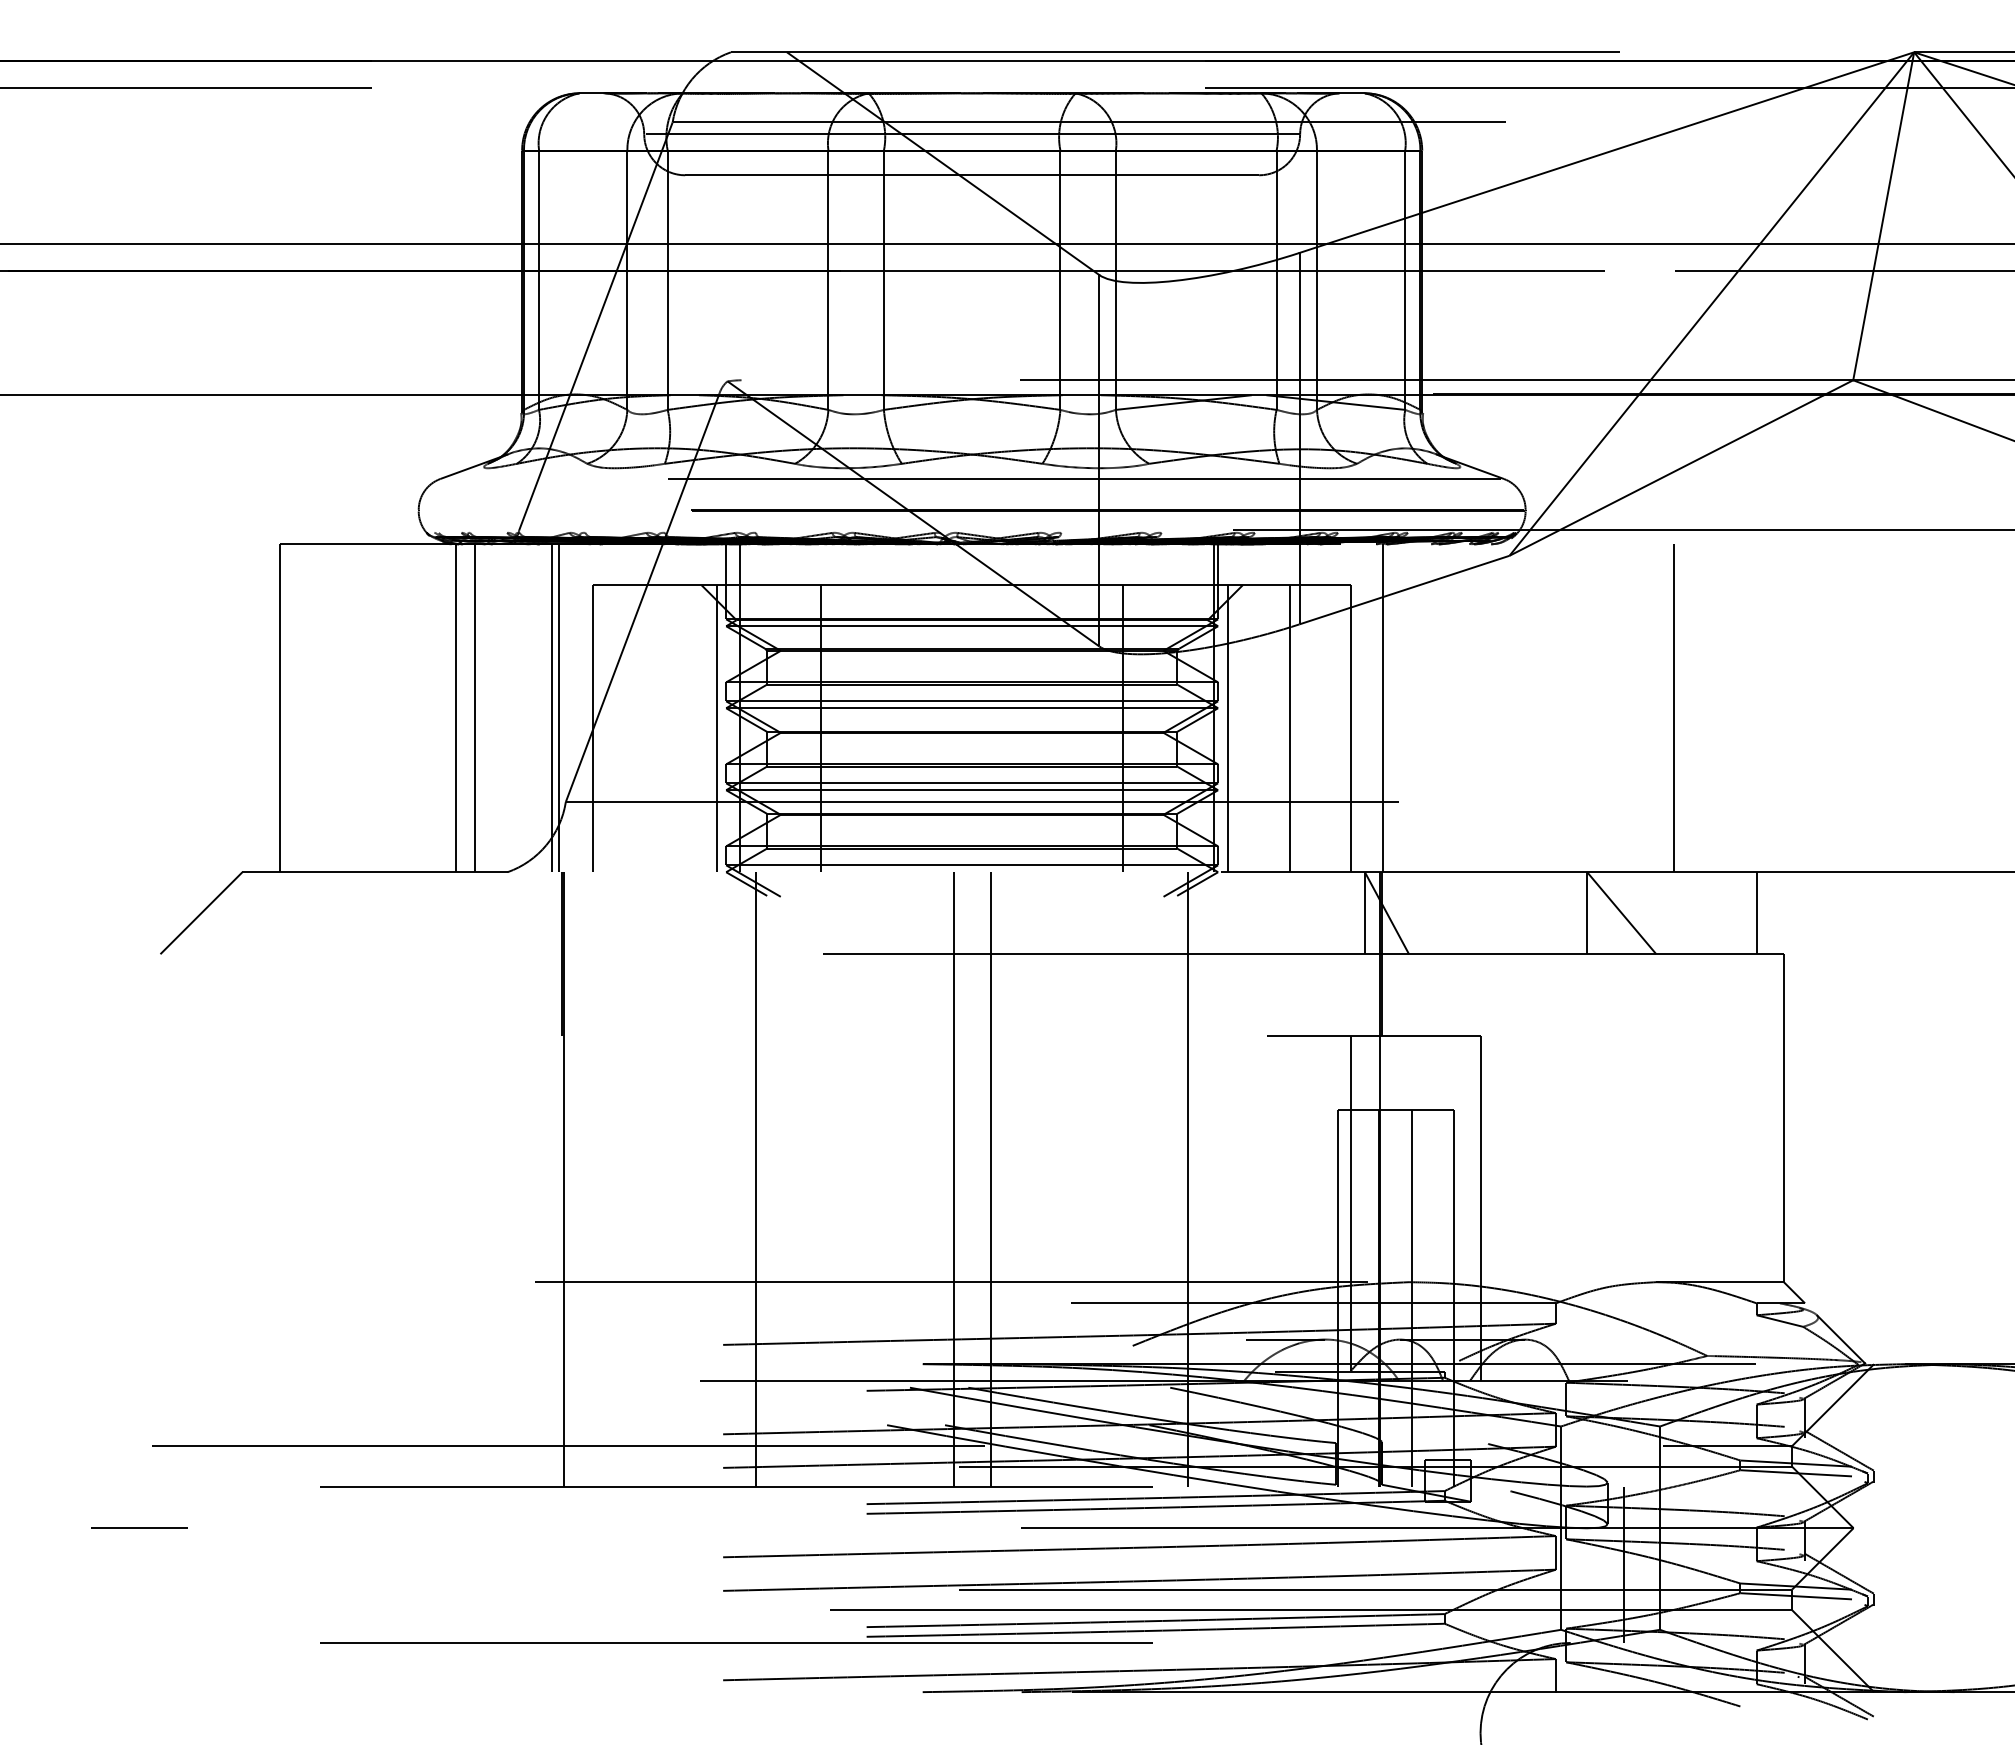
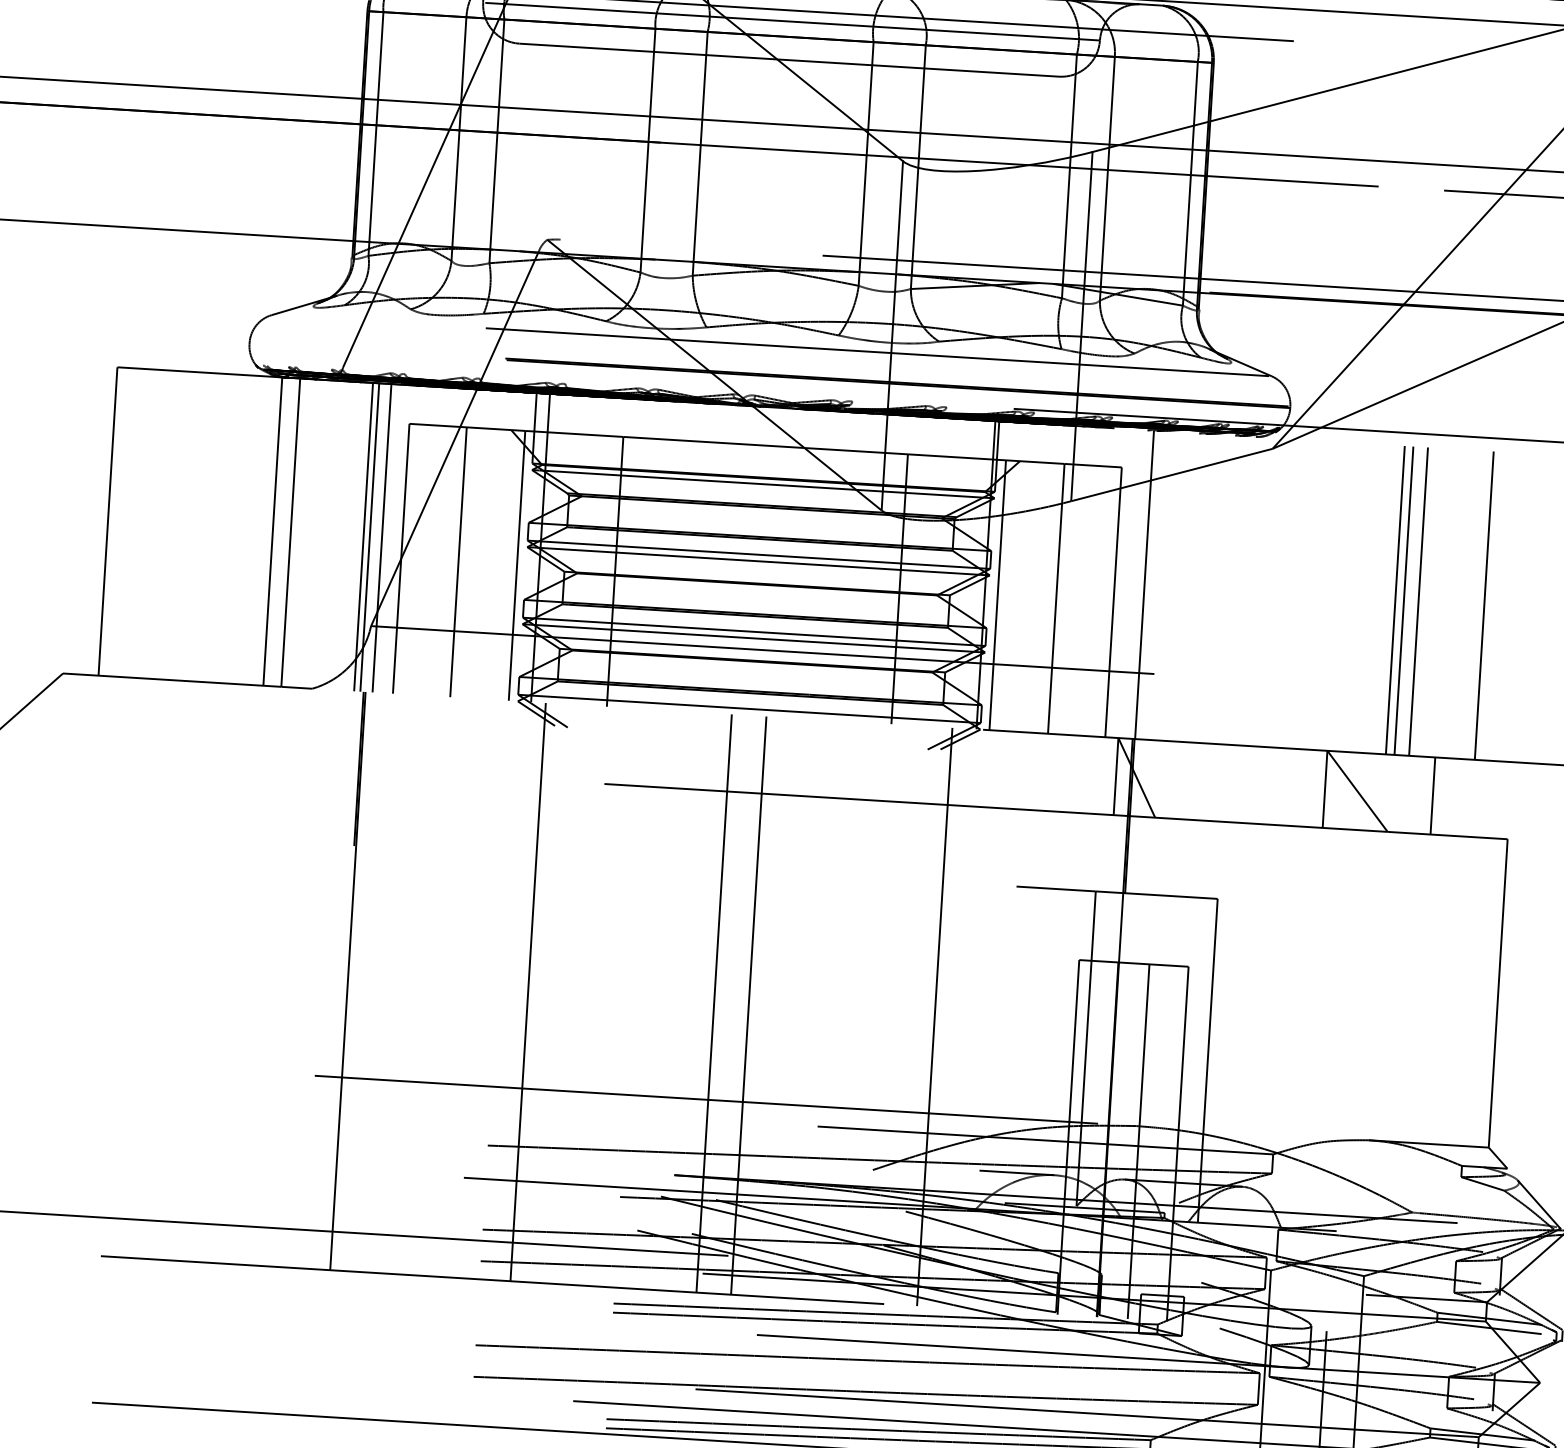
line: (571, 708) -> (381, 538), added
line: (1649, 708) -> (1395, 600), added
line: (1658, 708) -> (1403, 600), added
line: (1744, 708) -> (1484, 605), added
line: (654, 728) -> (458, 562), added
line: (1756, 913) -> (1432, 796), moved

